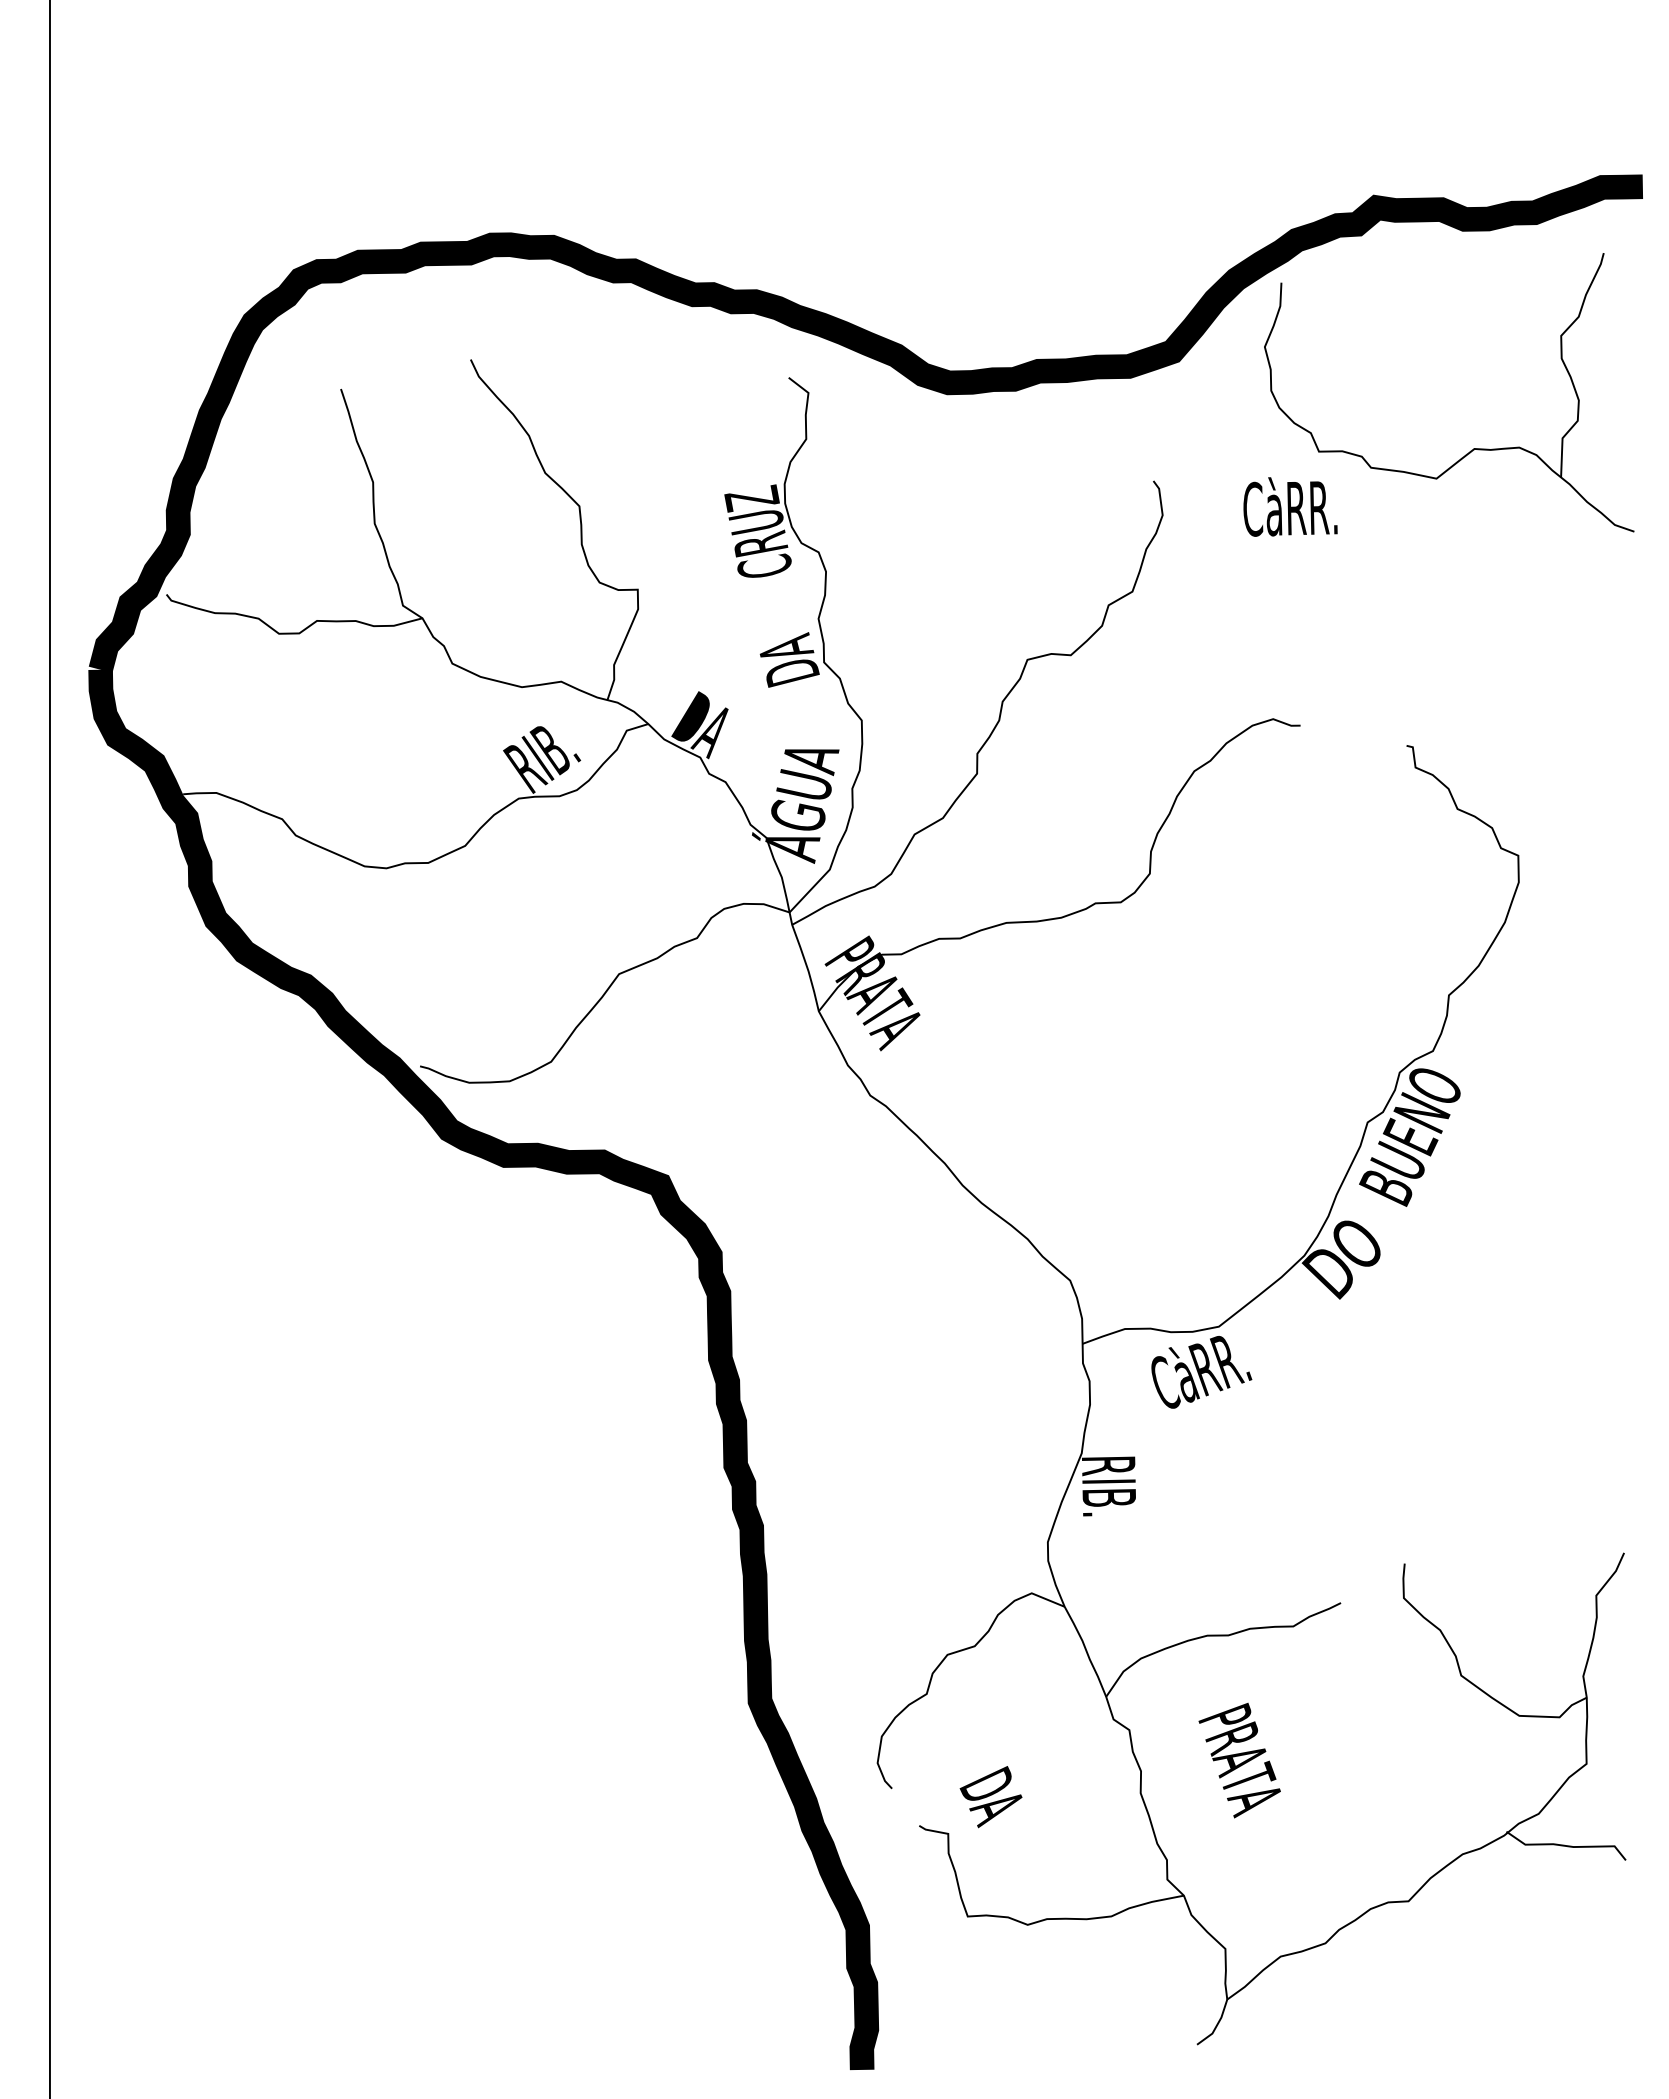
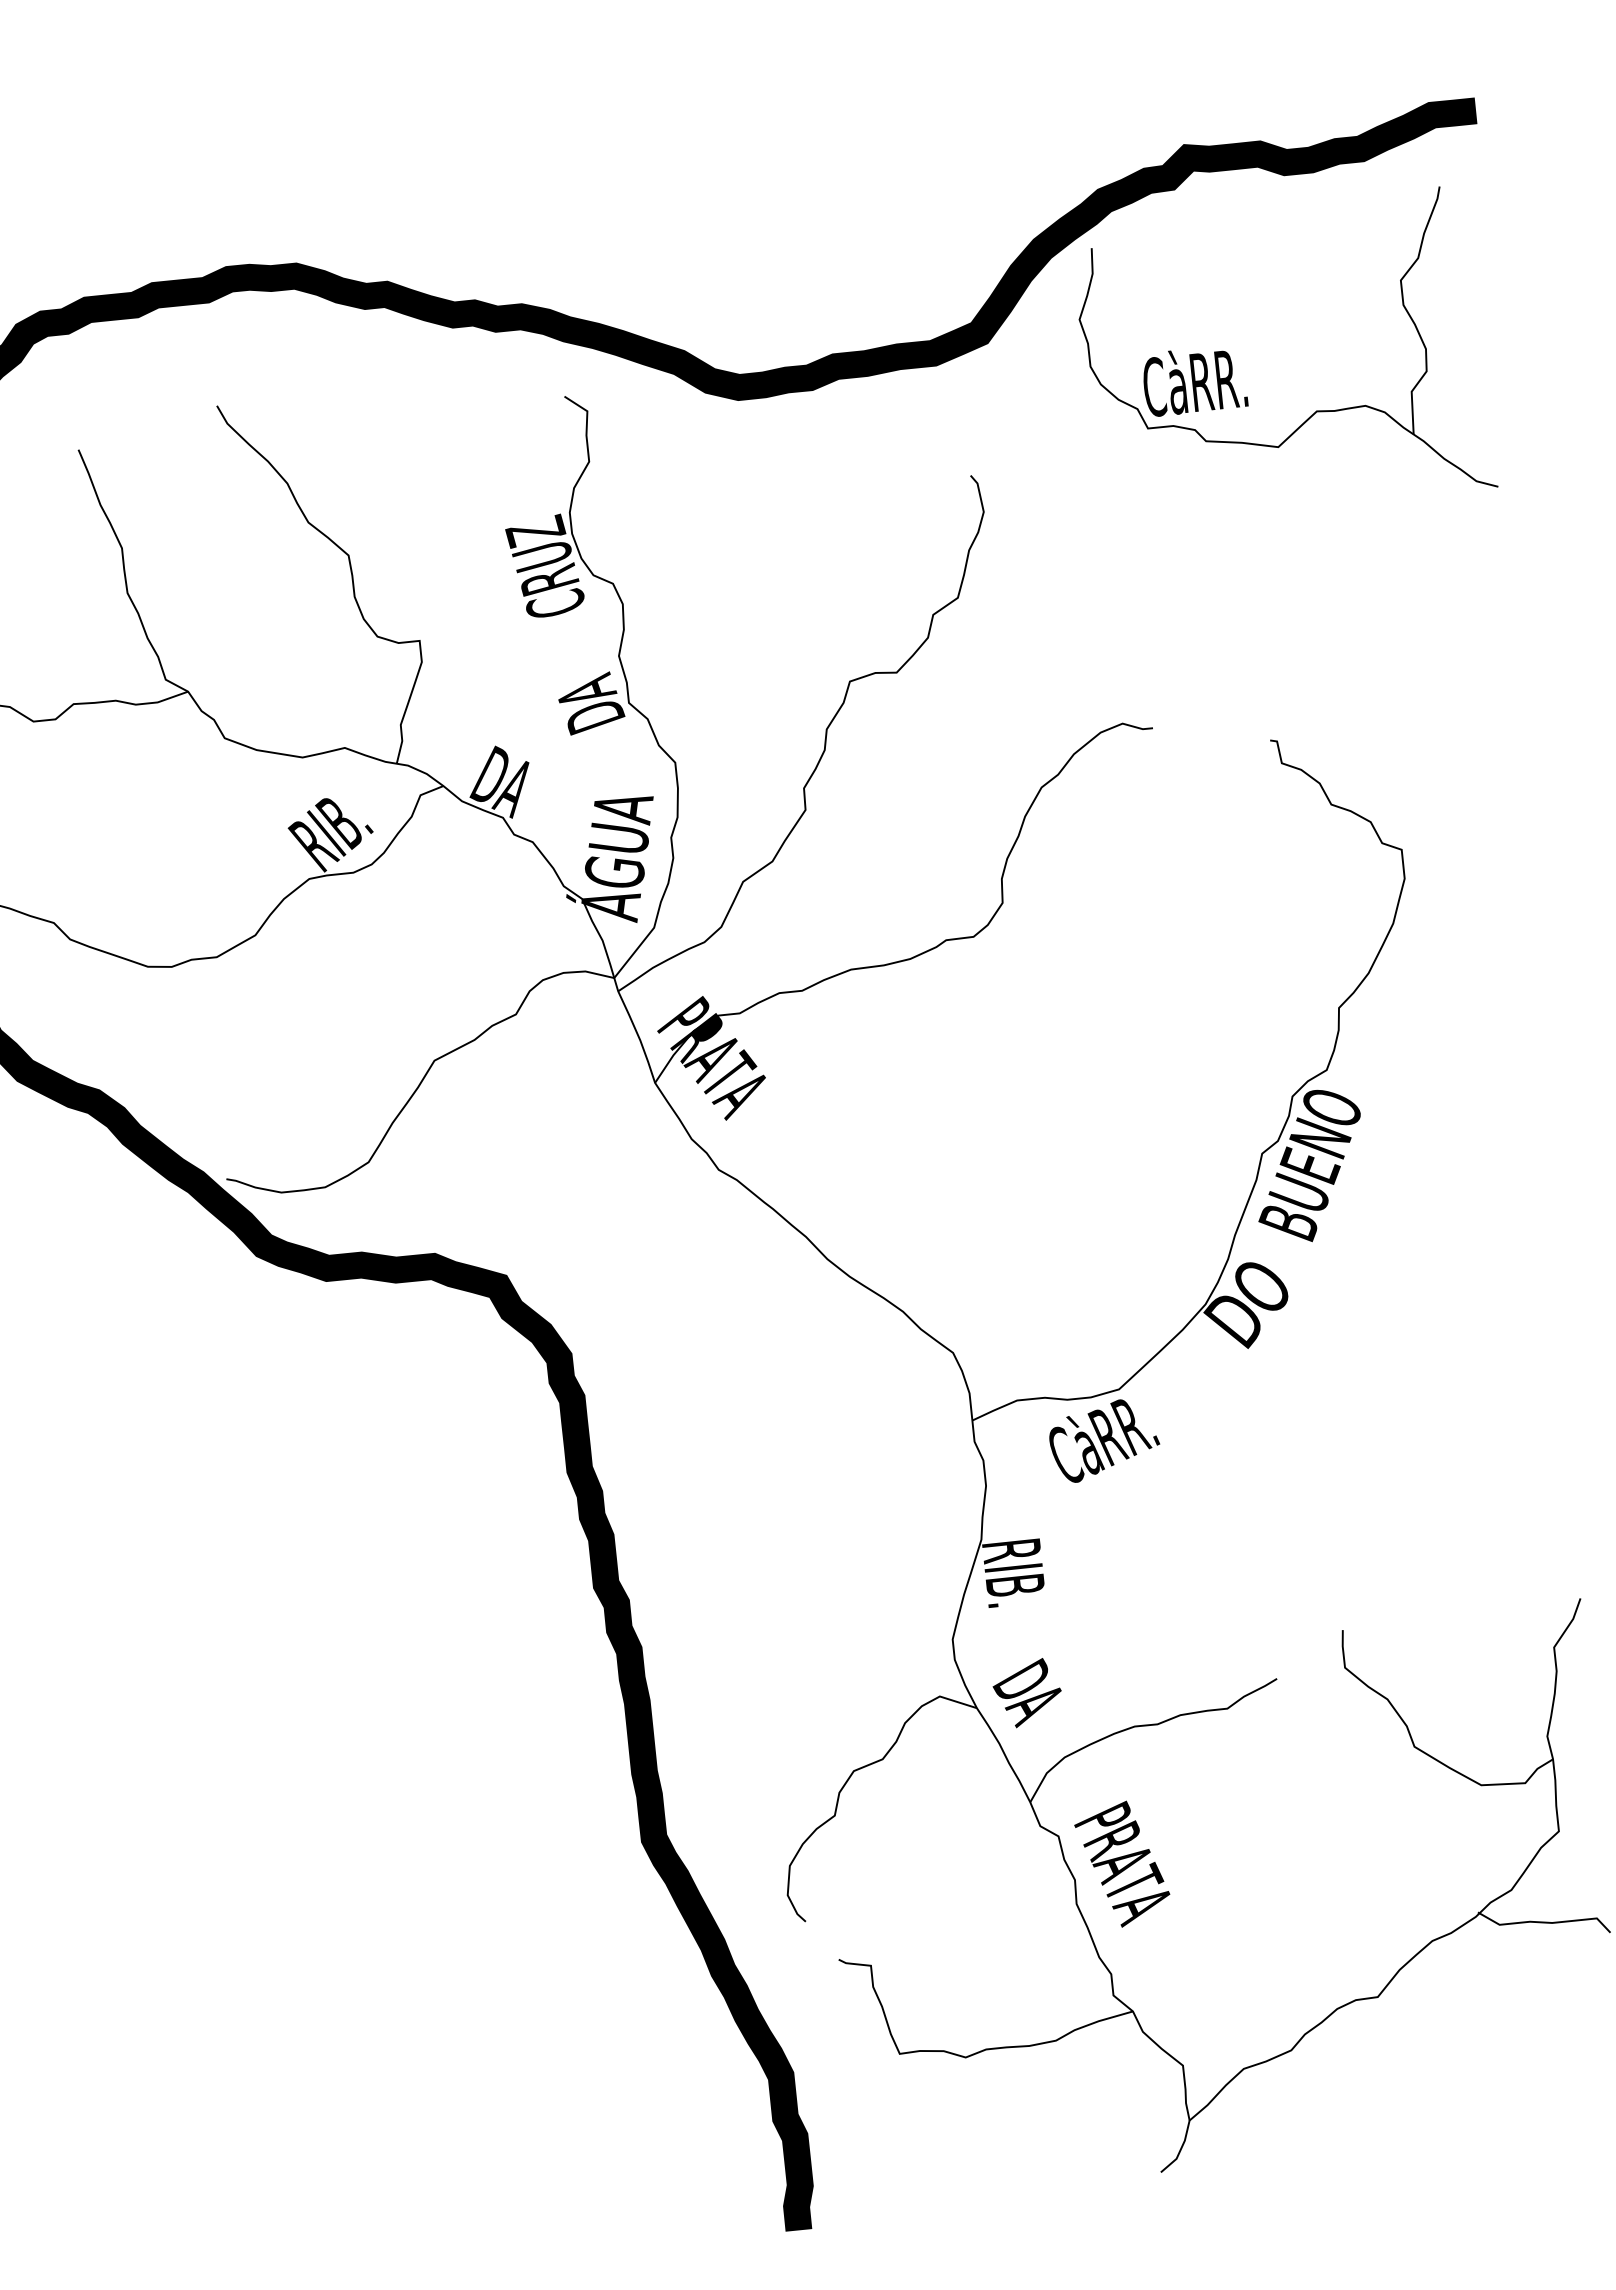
text: (1290, 506) -> (1194, 380), moved
text: (1239, 1760) -> (1122, 1864), moved
text: (990, 1797) -> (1026, 1693), moved

